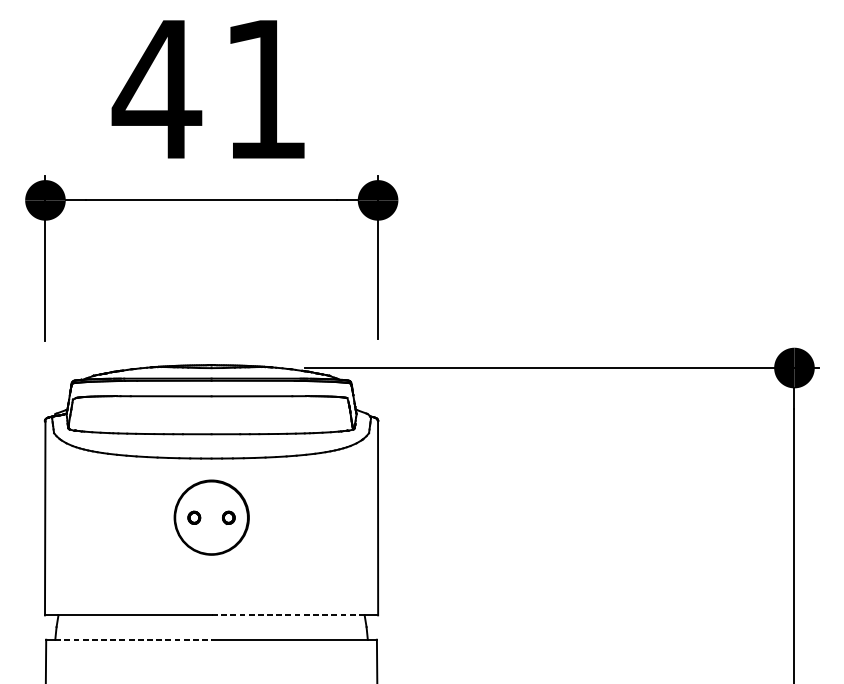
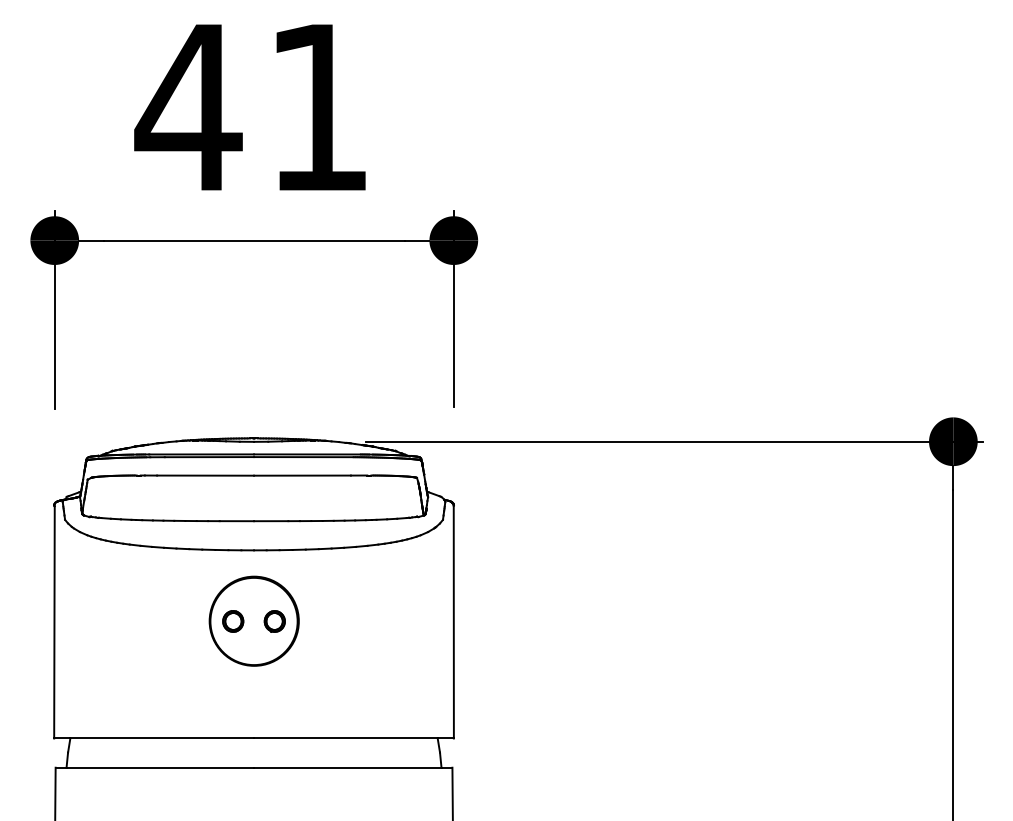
part: (194, 517) -> (233, 621), size x1.43
part: (228, 517) -> (274, 621), size x1.43
line: (287, 615) -> (345, 738), dashed -> solid
line: (133, 639) -> (160, 767), dashed -> solid

